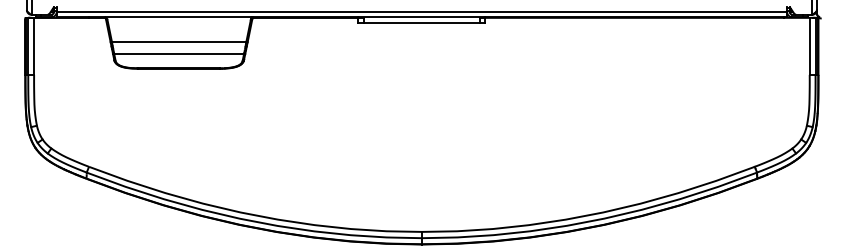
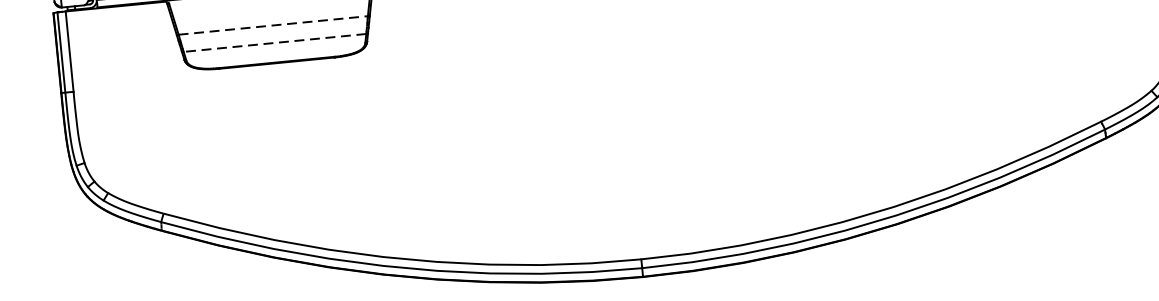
line: (179, 42) -> (273, 26), solid -> dashed
line: (179, 54) -> (275, 42), solid -> dashed

